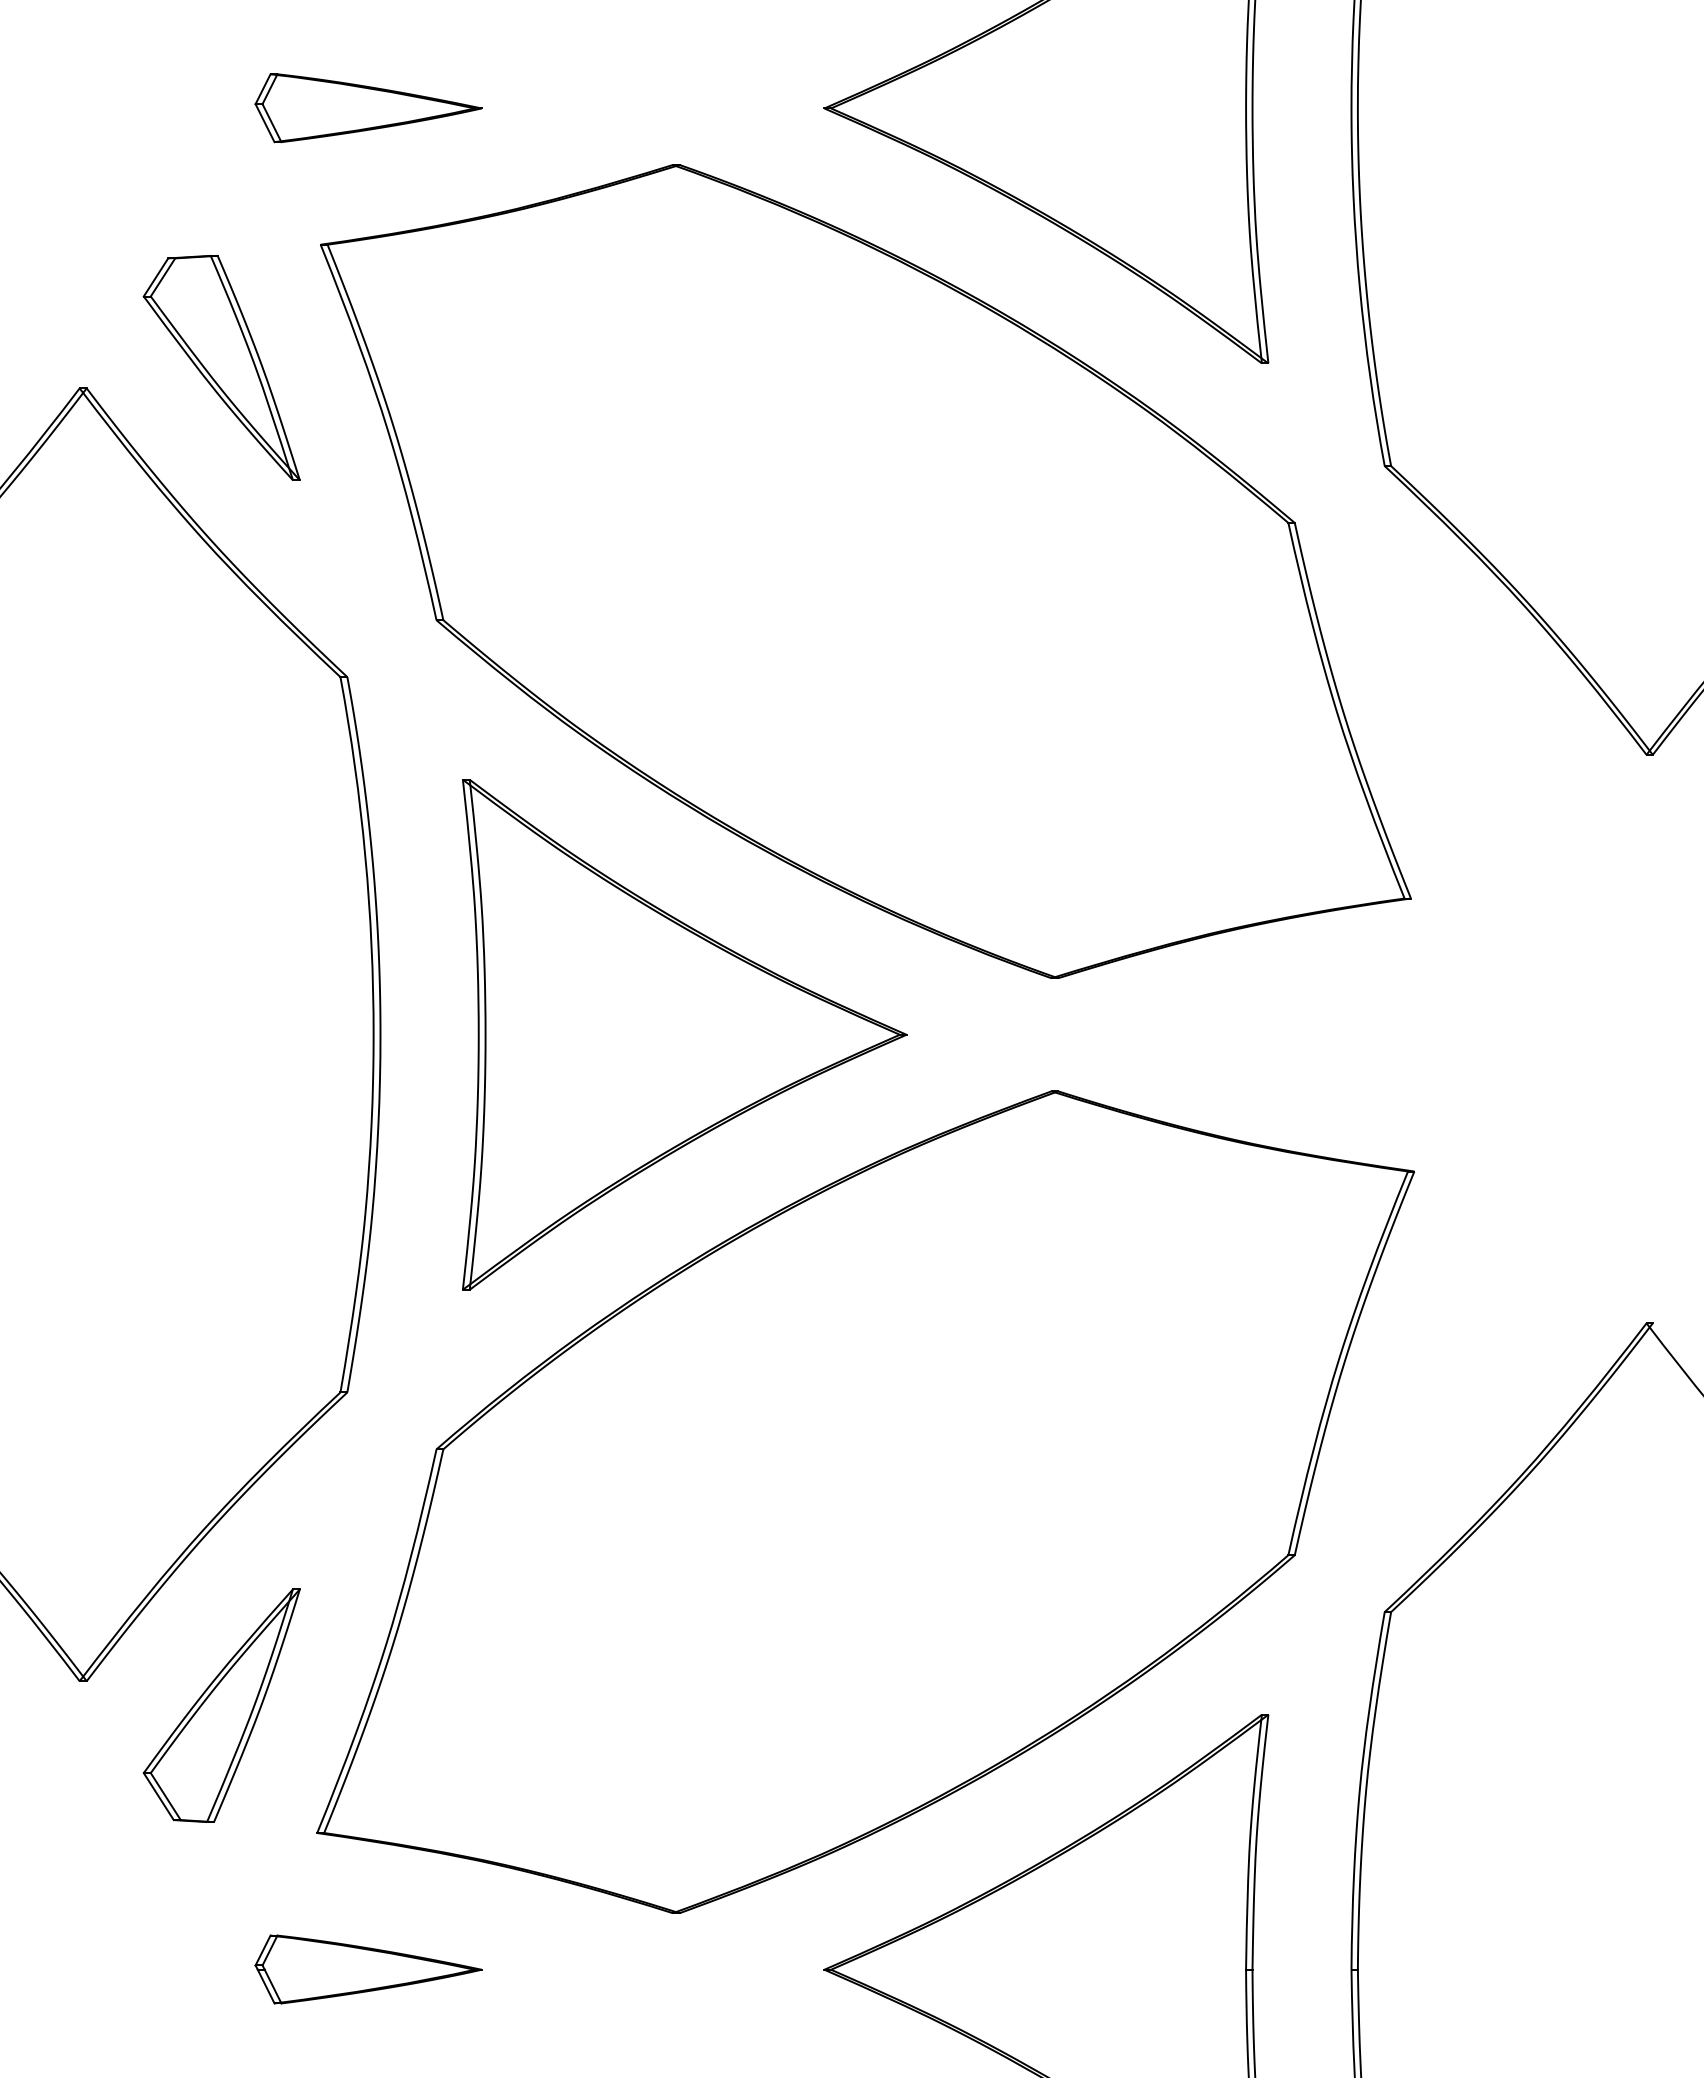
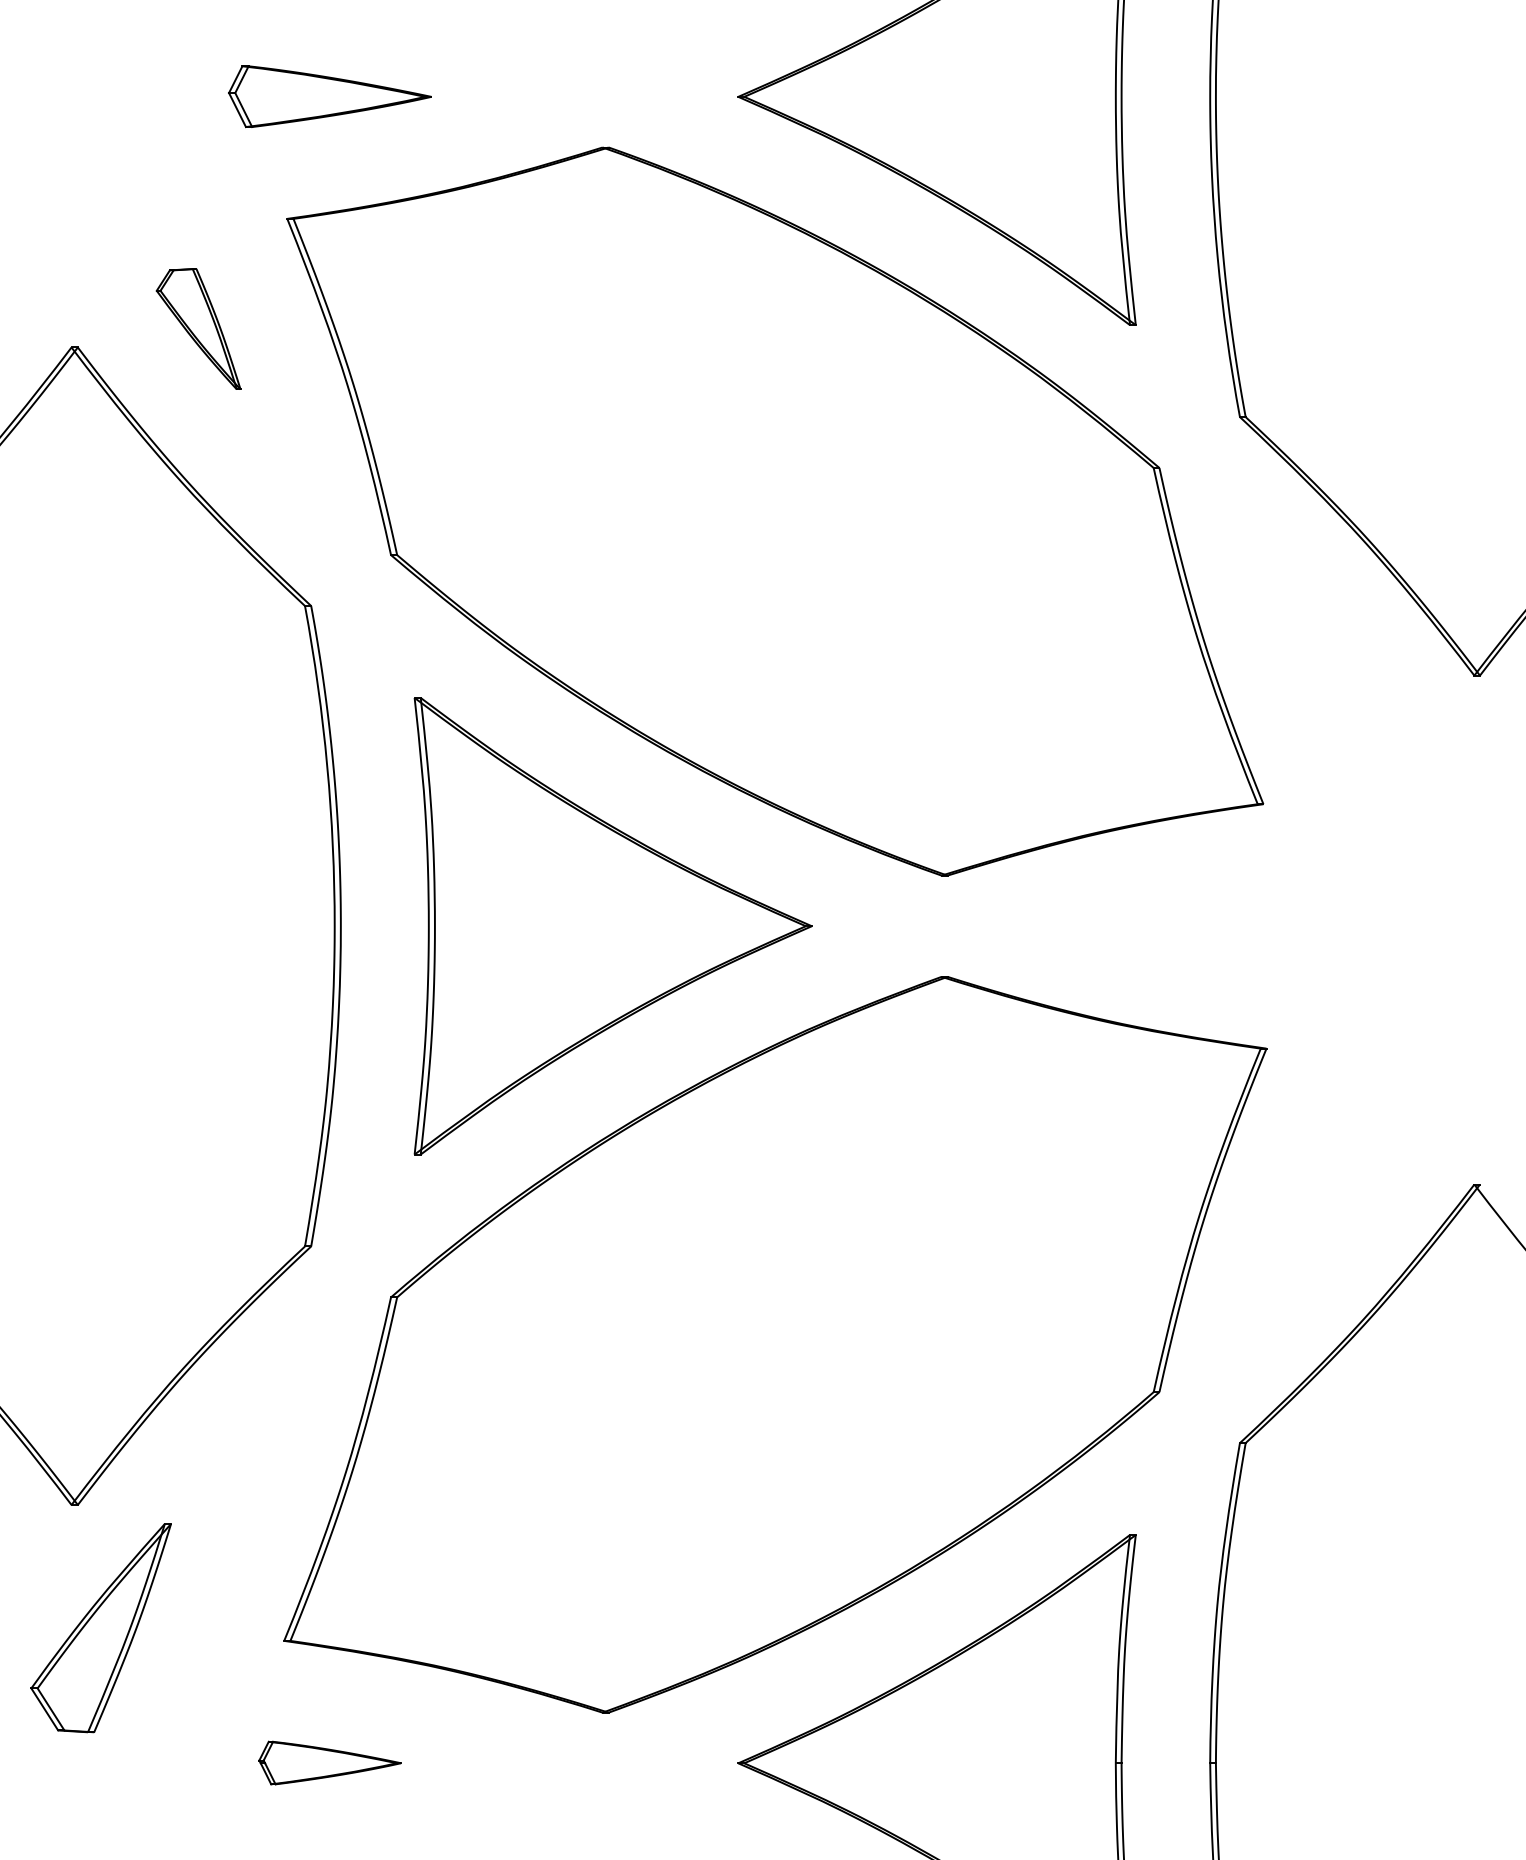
part: (221, 367) -> (198, 328), size x0.6
part: (221, 1705) -> (100, 1627), moved
part: (368, 1969) -> (330, 1763), size x0.7

